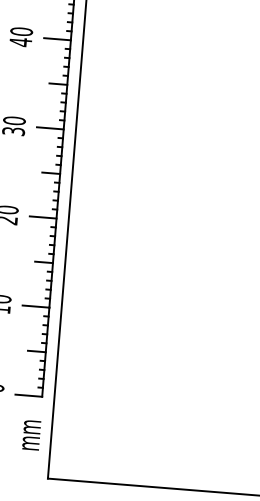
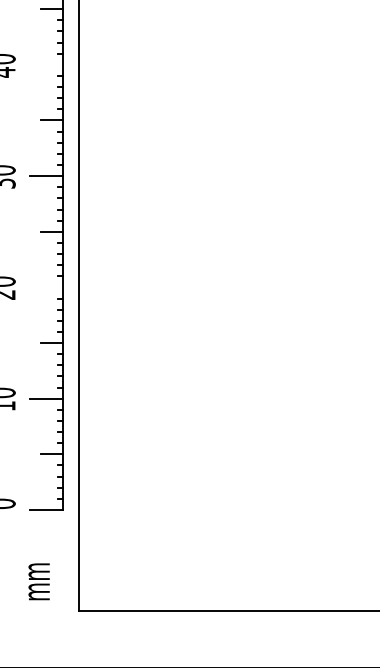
line: (57, 38) -> (46, 64), removed
line: (42, 217) -> (46, 287), removed
text: (31, 435) -> (38, 581), moved

